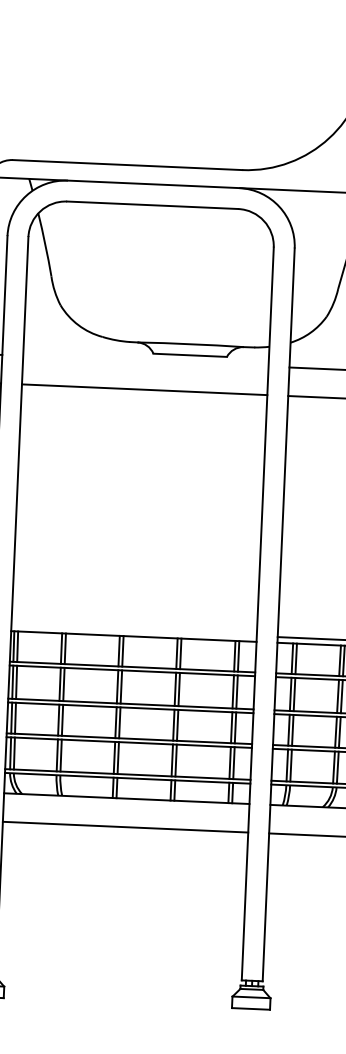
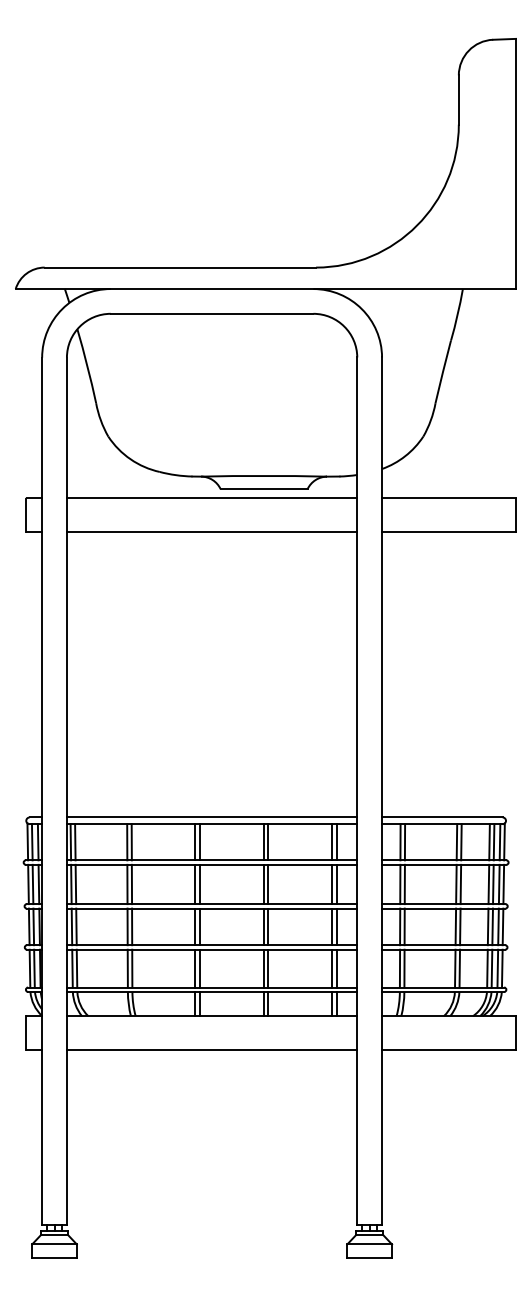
line: (145, 361) -> (211, 498), added
line: (133, 630) -> (211, 817), added

